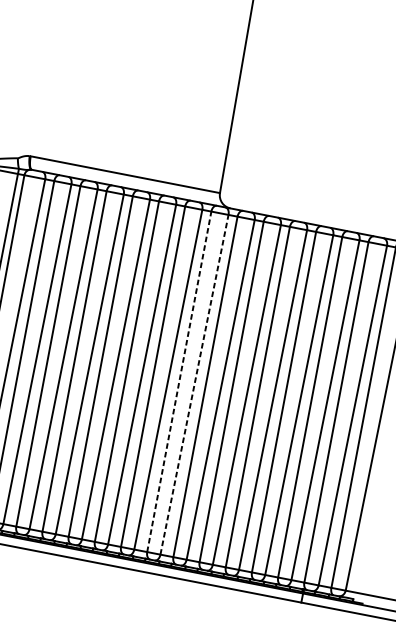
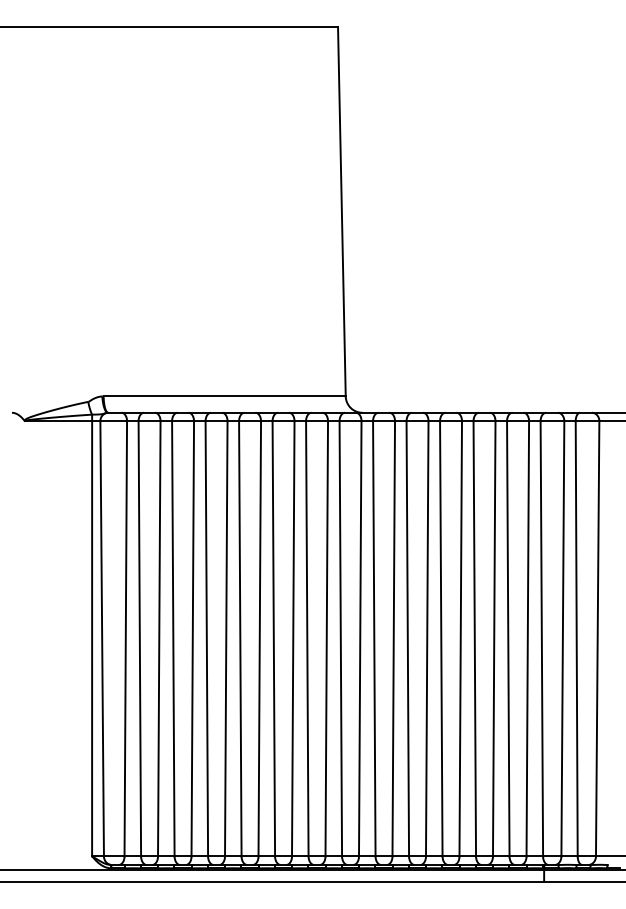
line: (179, 381) -> (340, 638), dashed -> solid
line: (194, 384) -> (360, 638), dashed -> solid

